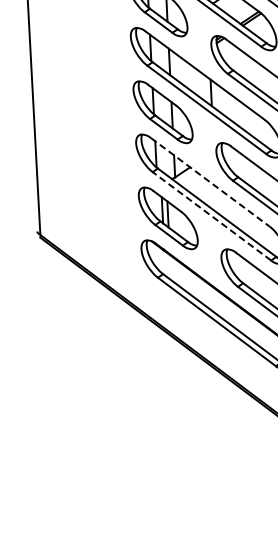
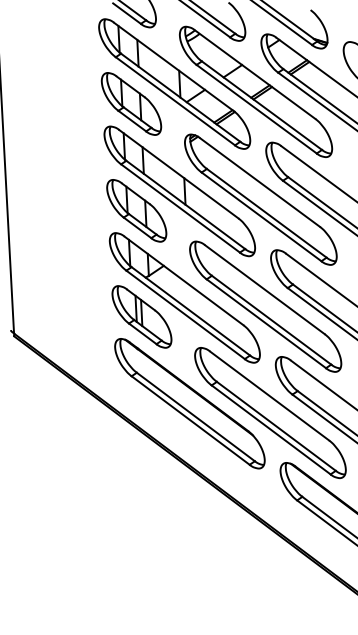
line: (210, 181) -> (184, 280), dashed -> solid
line: (211, 215) -> (185, 314), dashed -> solid

